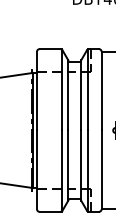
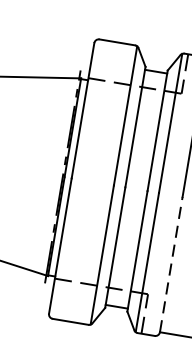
line: (101, 169) -> (171, 263), solid -> dashed

